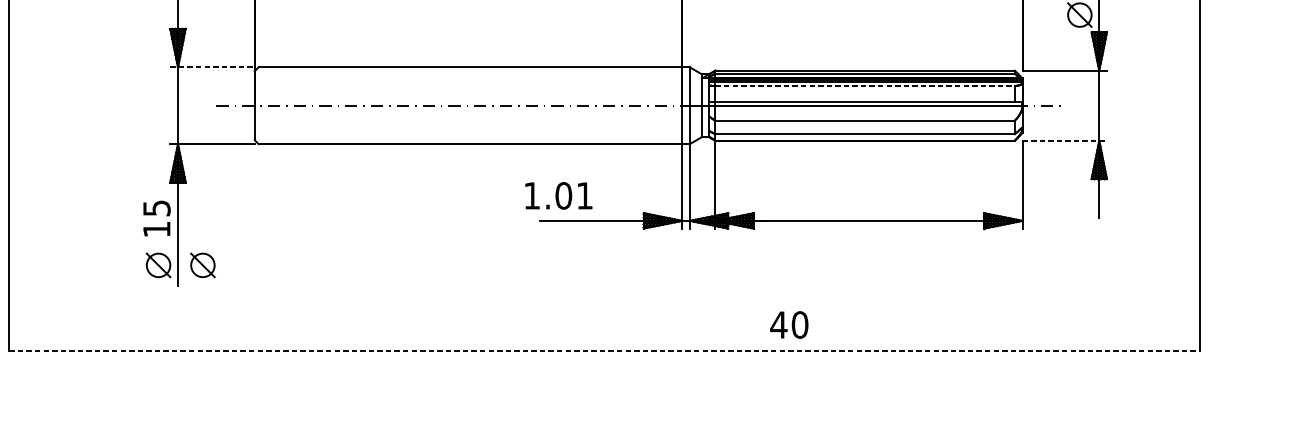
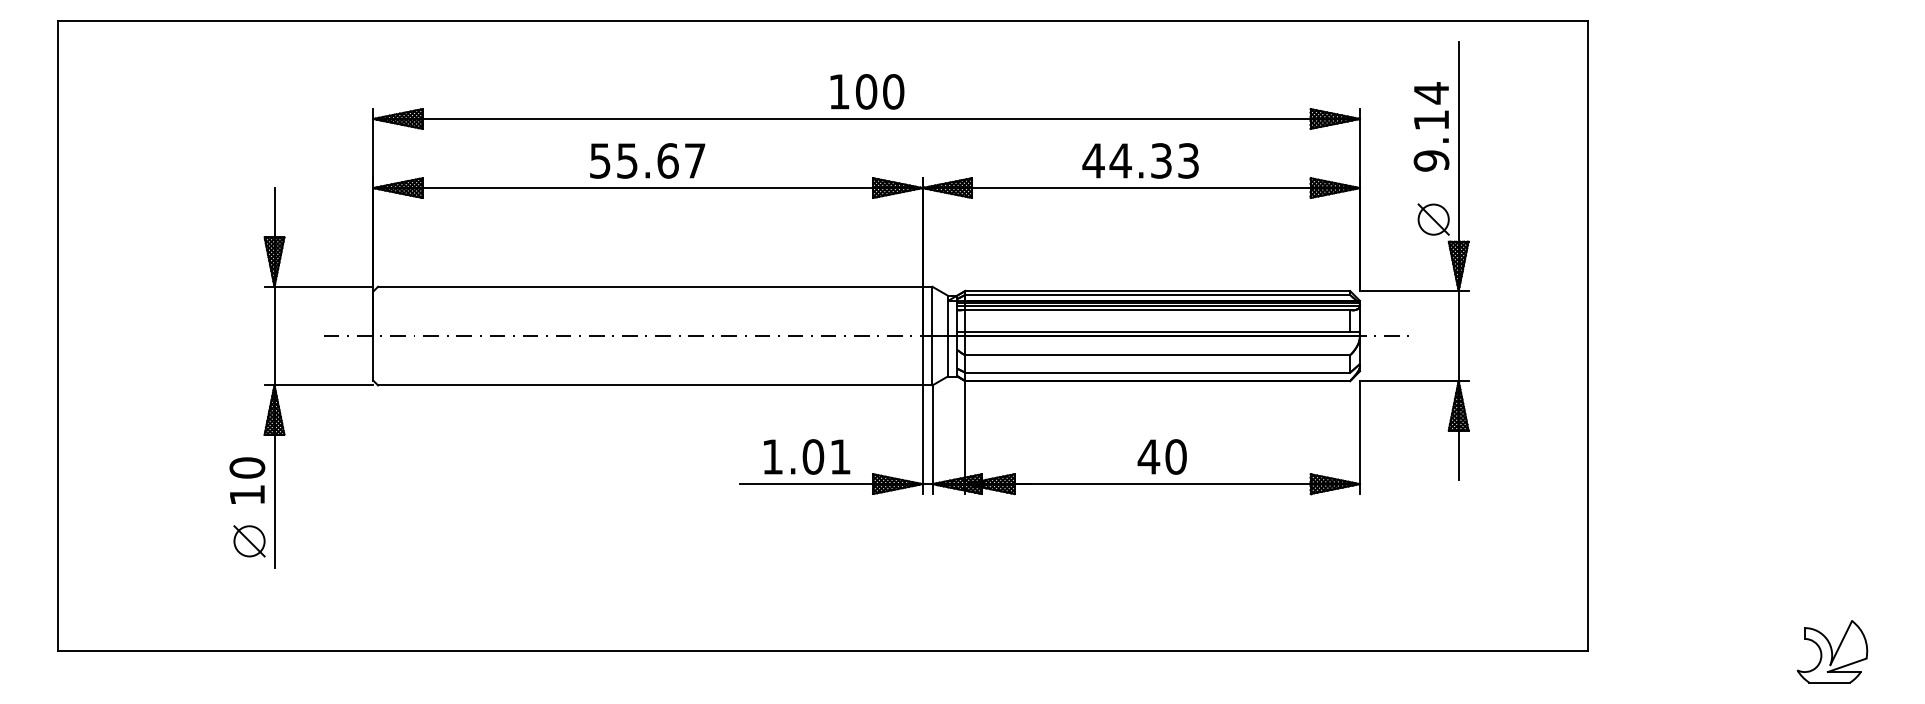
line: (212, 67) -> (319, 286), dashed -> solid
line: (865, 85) -> (1158, 310), dashed -> solid
line: (1064, 141) -> (1414, 381), dashed -> solid
text: (559, 195) -> (807, 456), moved
text: (156, 207) -> (247, 467), 15 -> 10
part: (202, 265) -> (306, 541), removed
text: (788, 324) -> (1161, 456), moved
line: (605, 350) -> (823, 650), dashed -> solid

